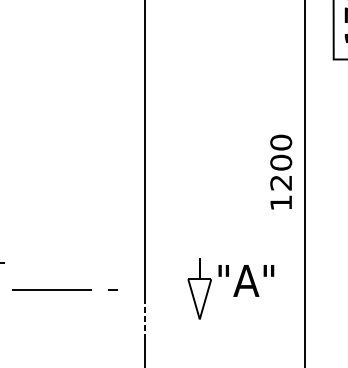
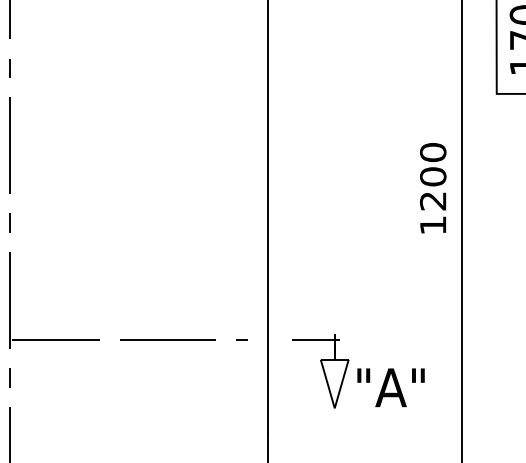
text: (281, 172) -> (433, 188), moved
line: (183, 262) -> (315, 339), added
text: (245, 280) -> (390, 387), moved
line: (64, 289) -> (183, 339), moved
line: (145, 319) -> (268, 408), dashed -> solid

